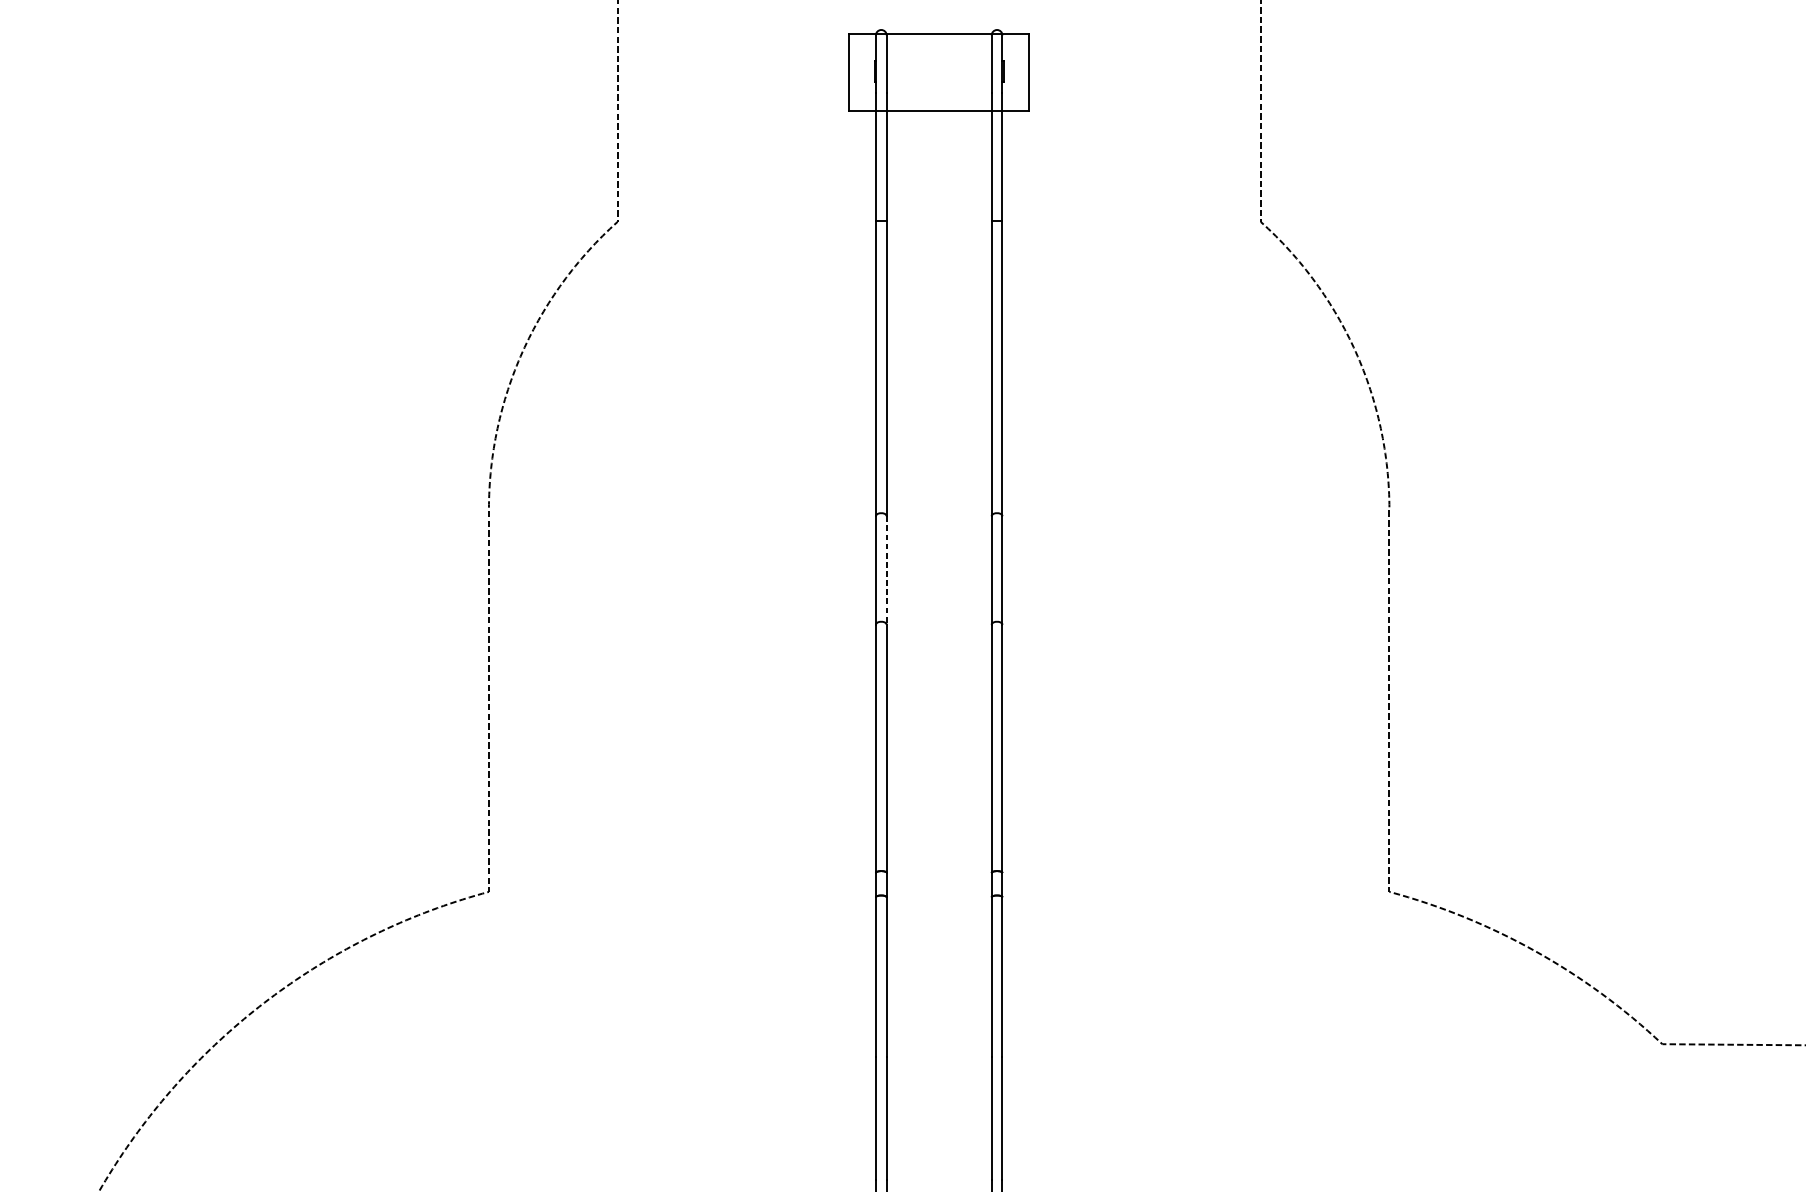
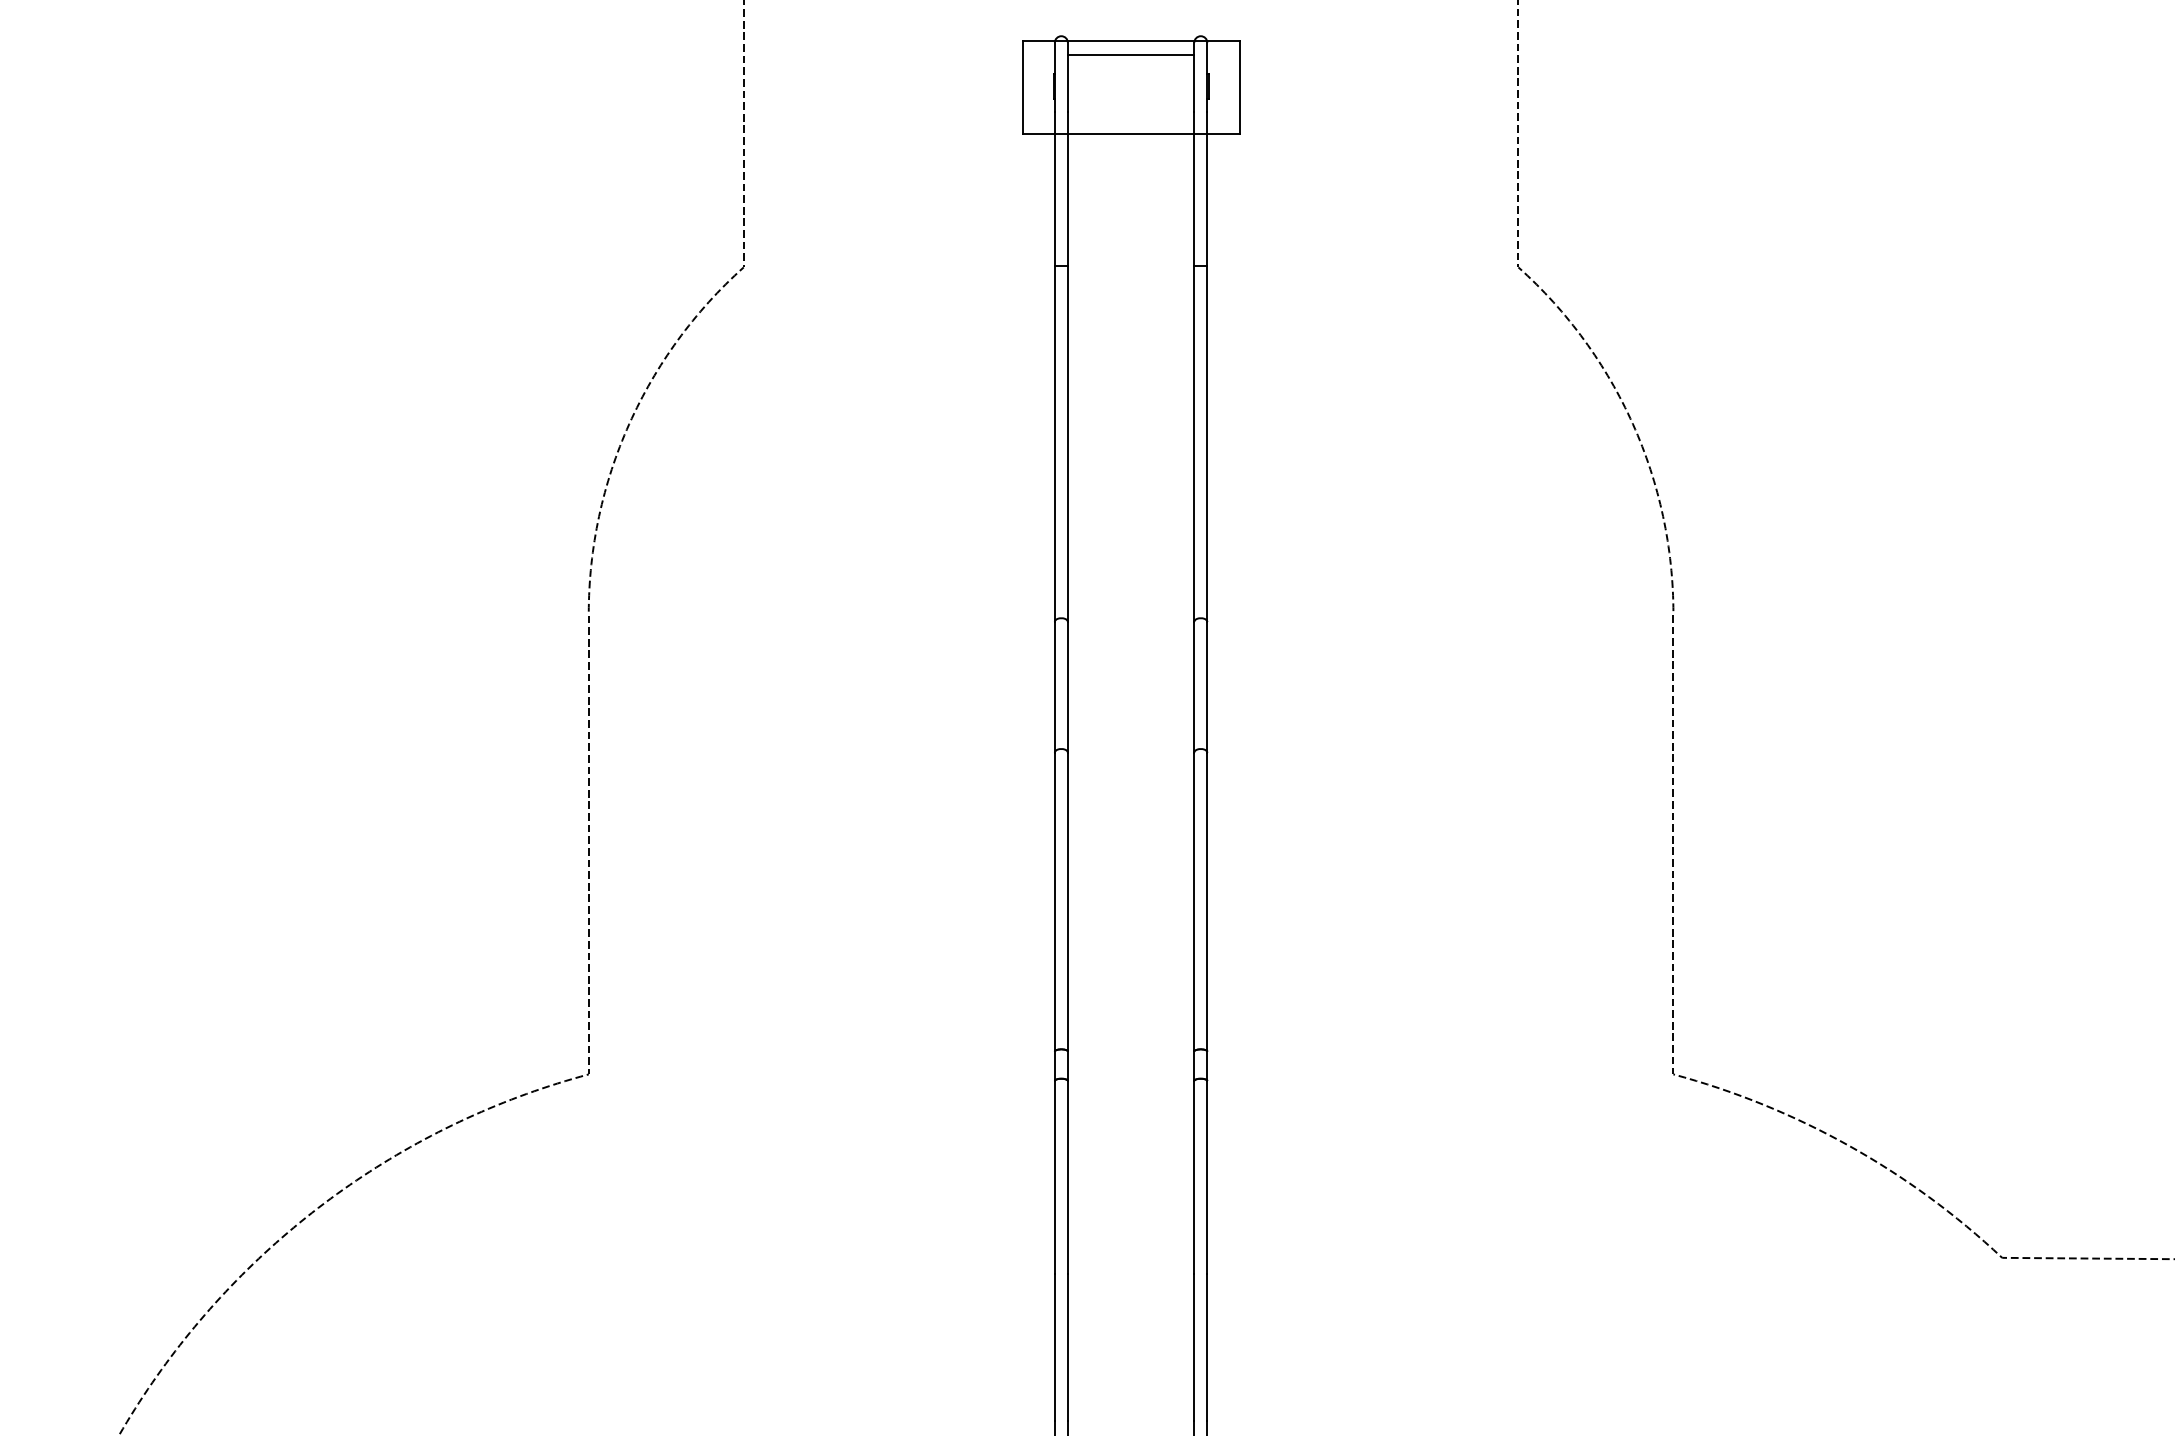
line: (938, 45) -> (1130, 55), added
line: (886, 570) -> (1067, 687), dashed -> solid

